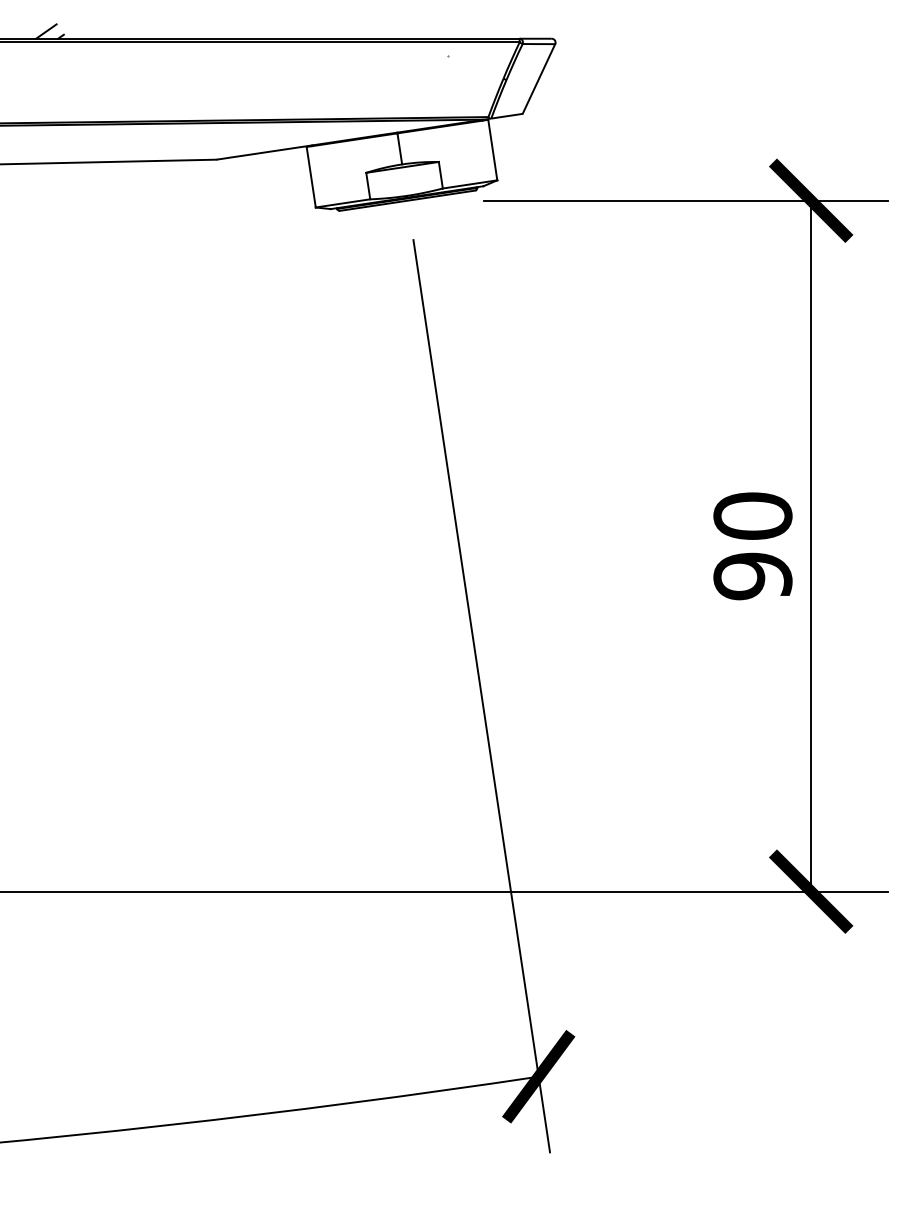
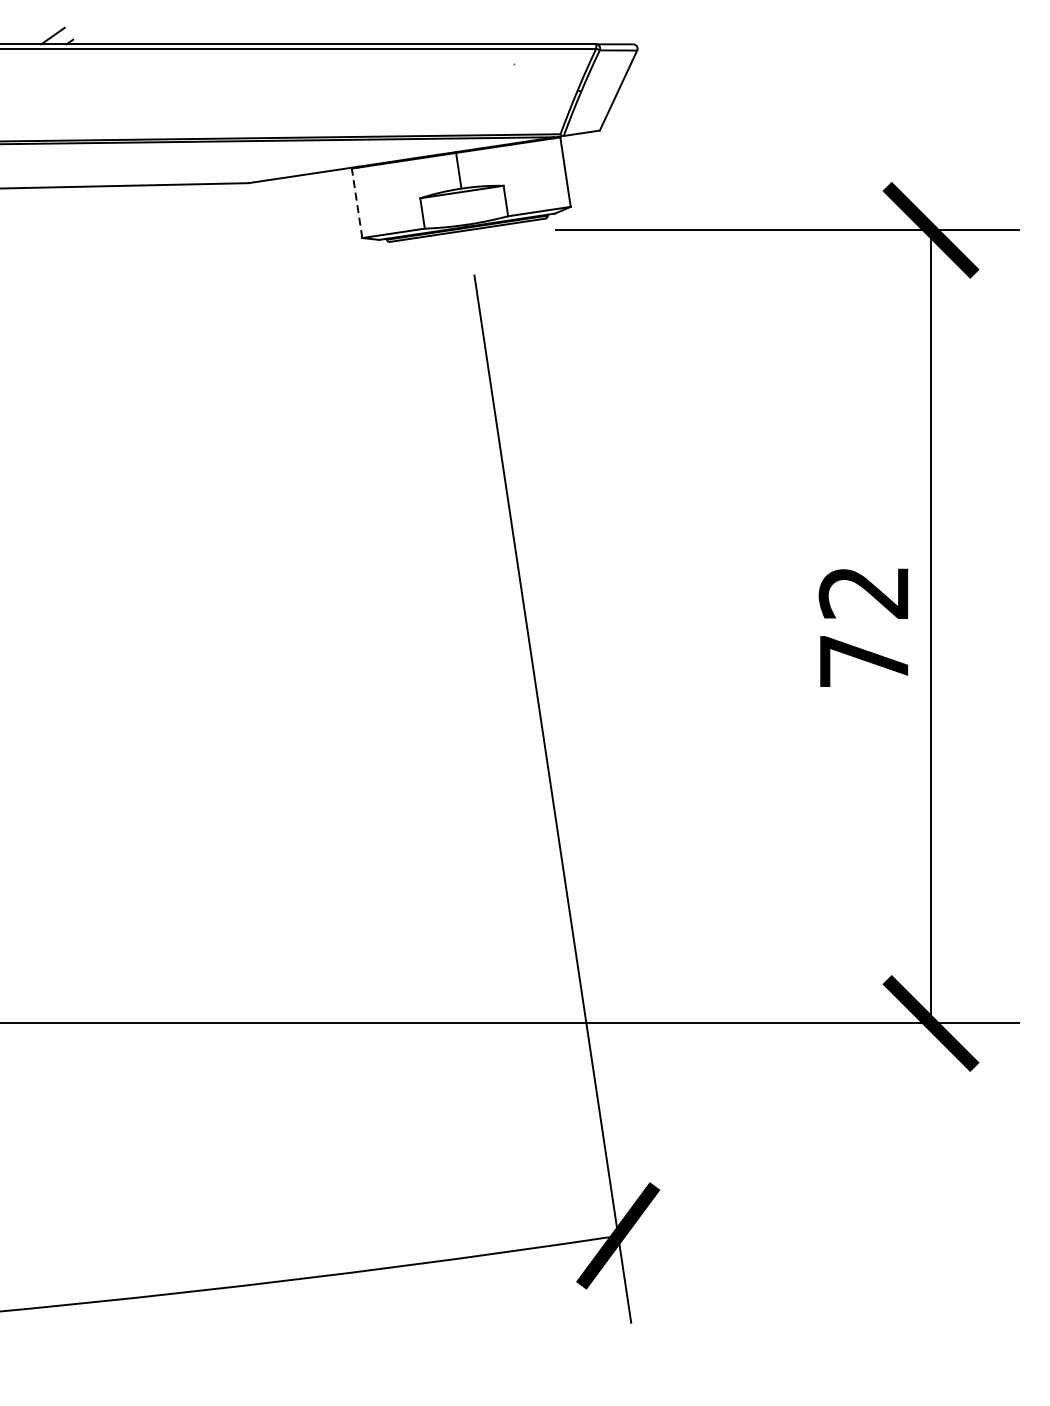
line: (311, 177) -> (357, 203), solid -> dashed
text: (752, 546) -> (863, 627), 90 -> 72

